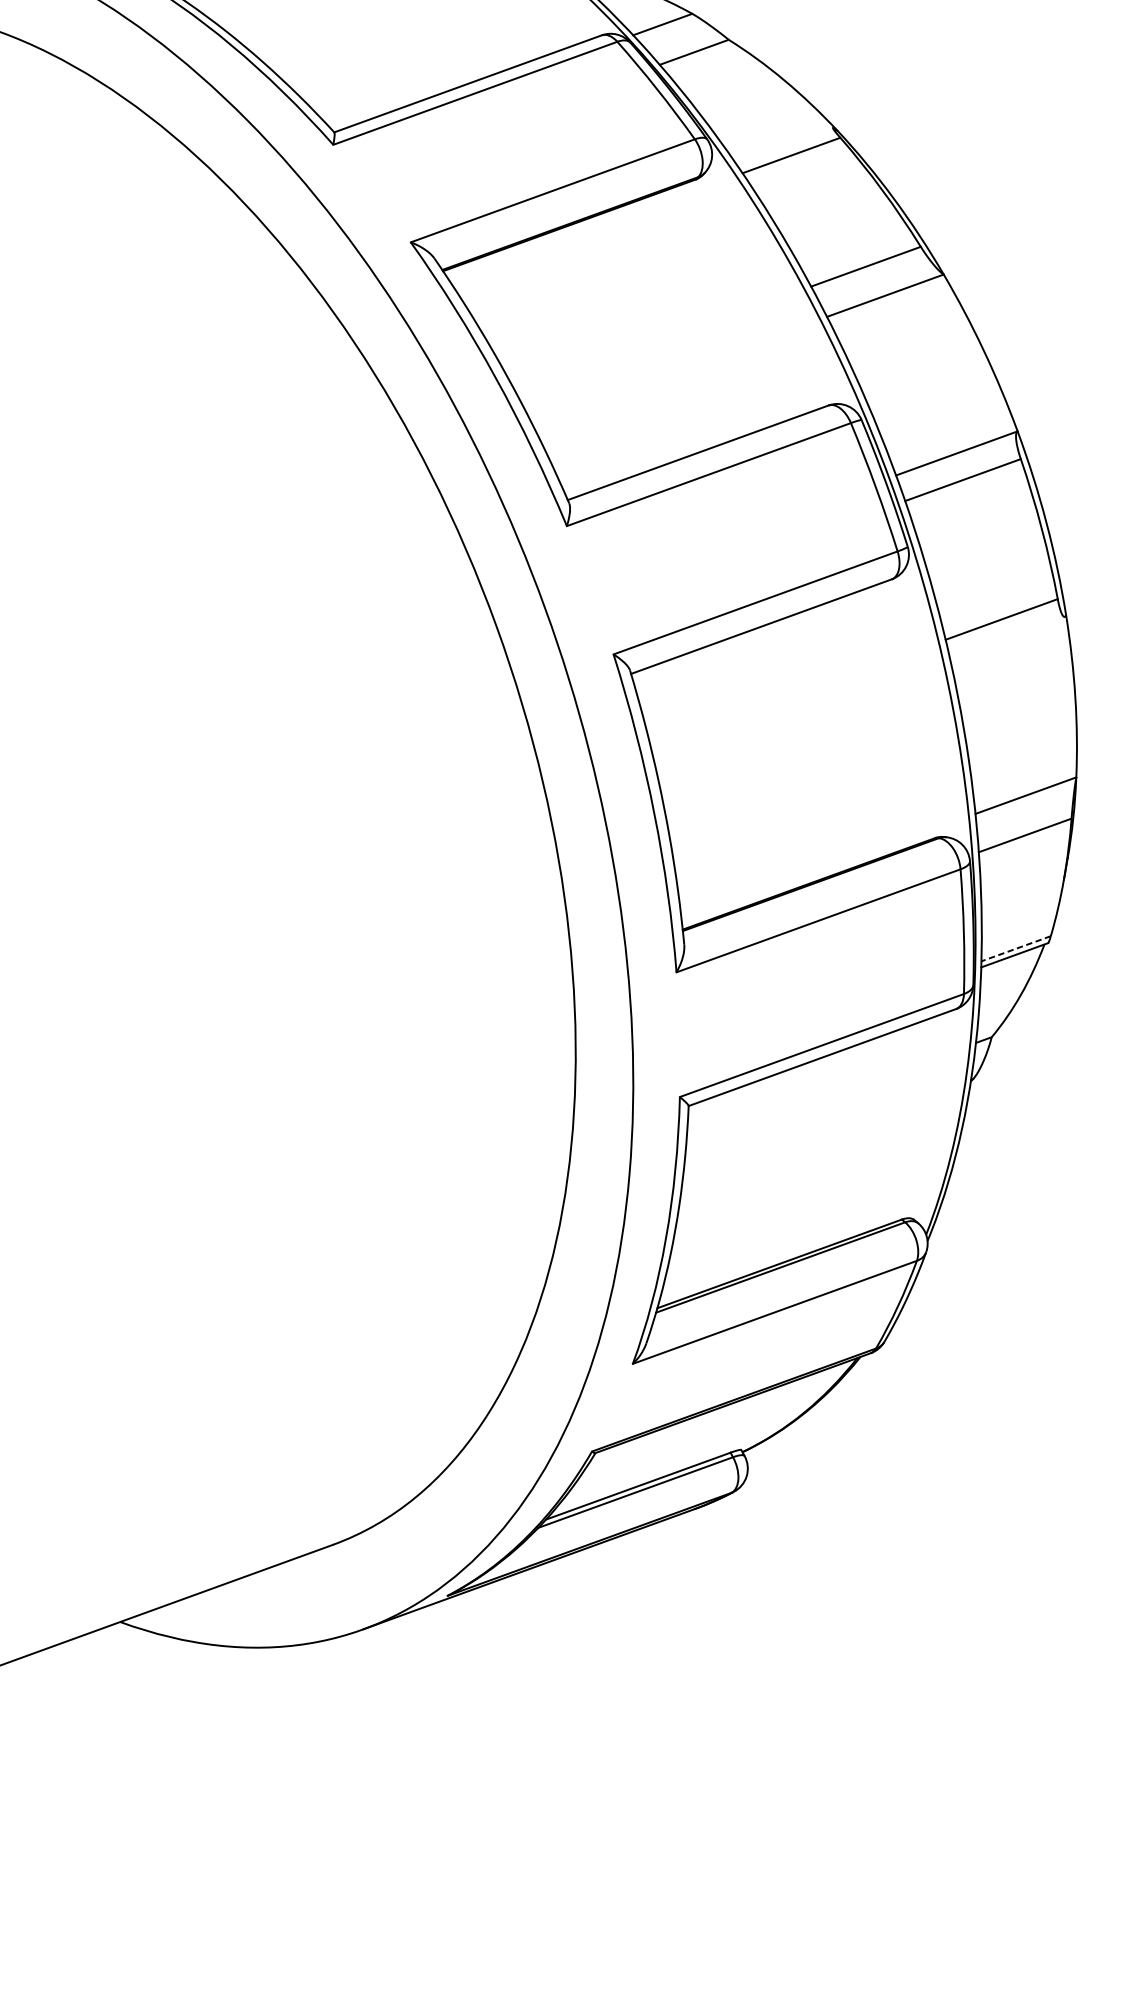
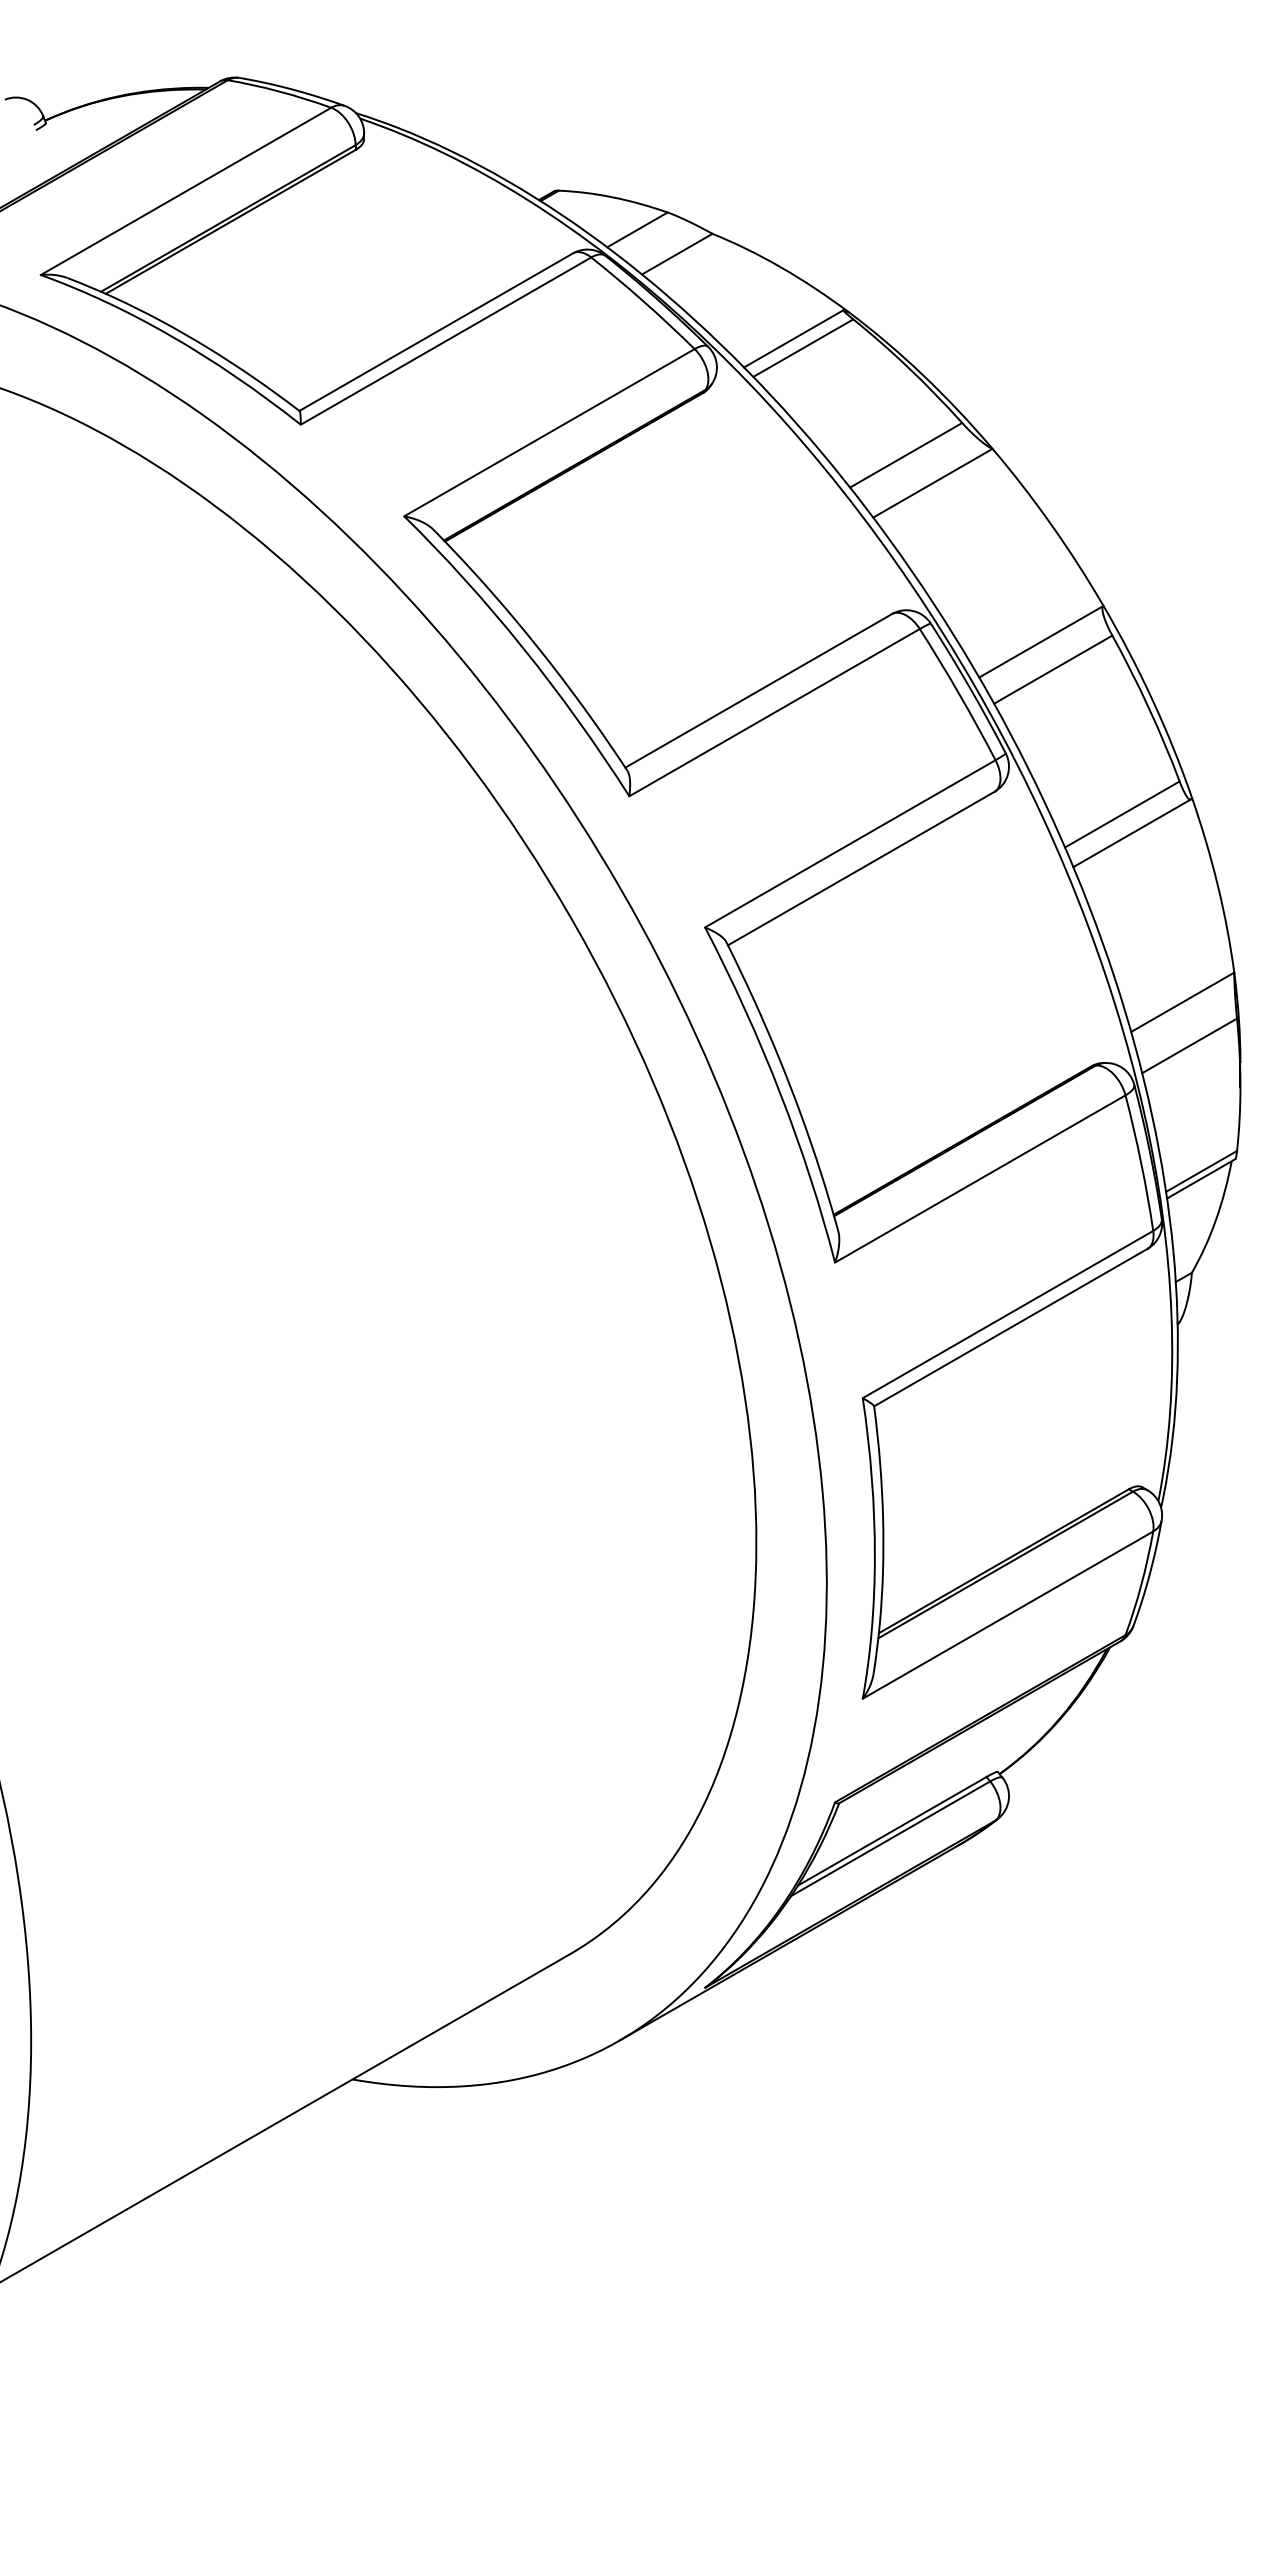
line: (784, 145) -> (793, 338), added
line: (1006, 637) -> (1131, 833), added
line: (1016, 948) -> (1201, 1171), dashed -> solid

